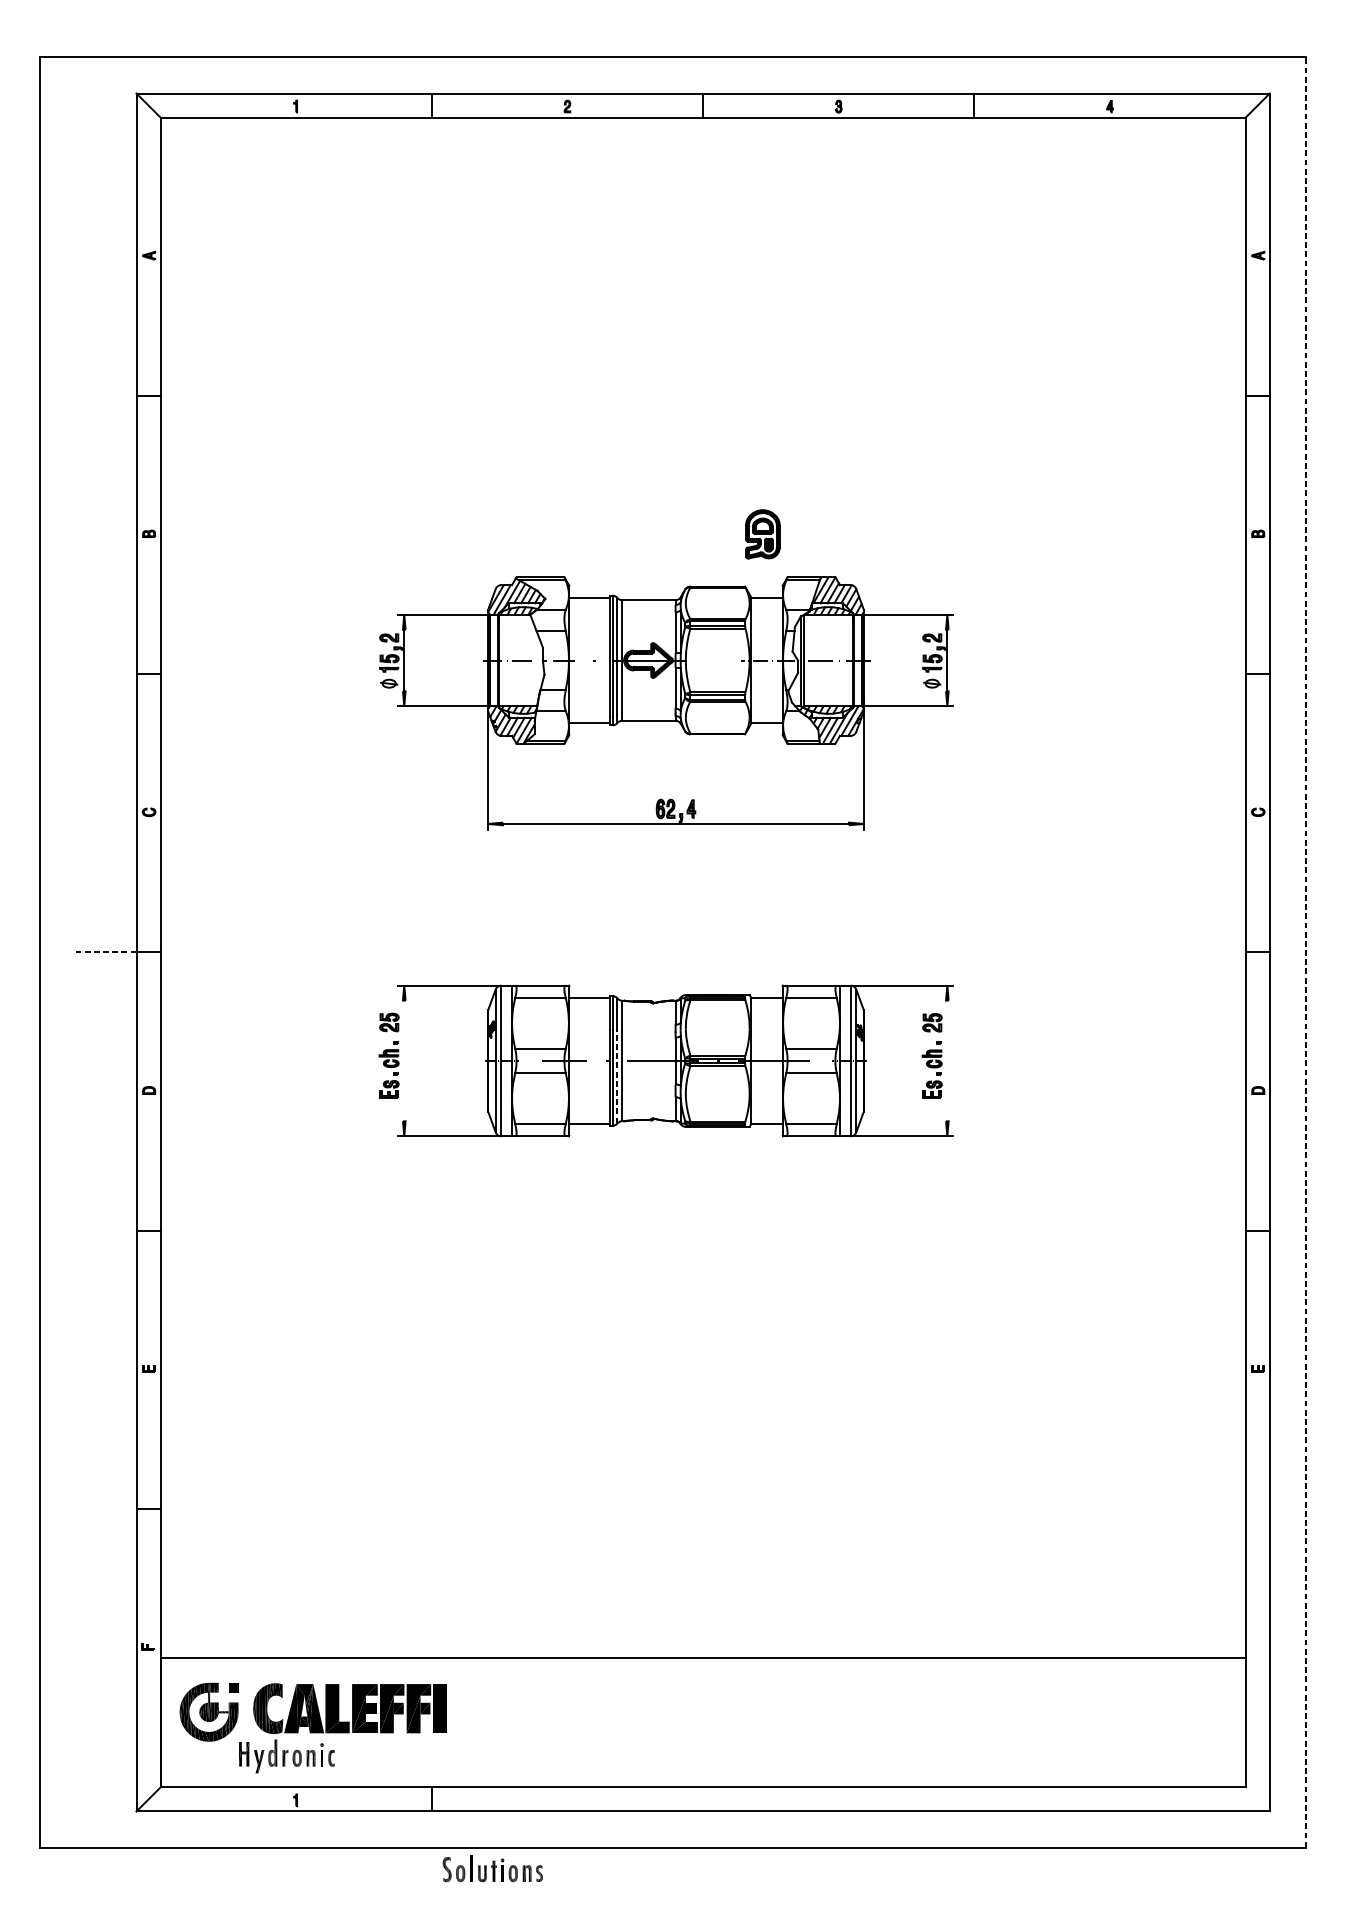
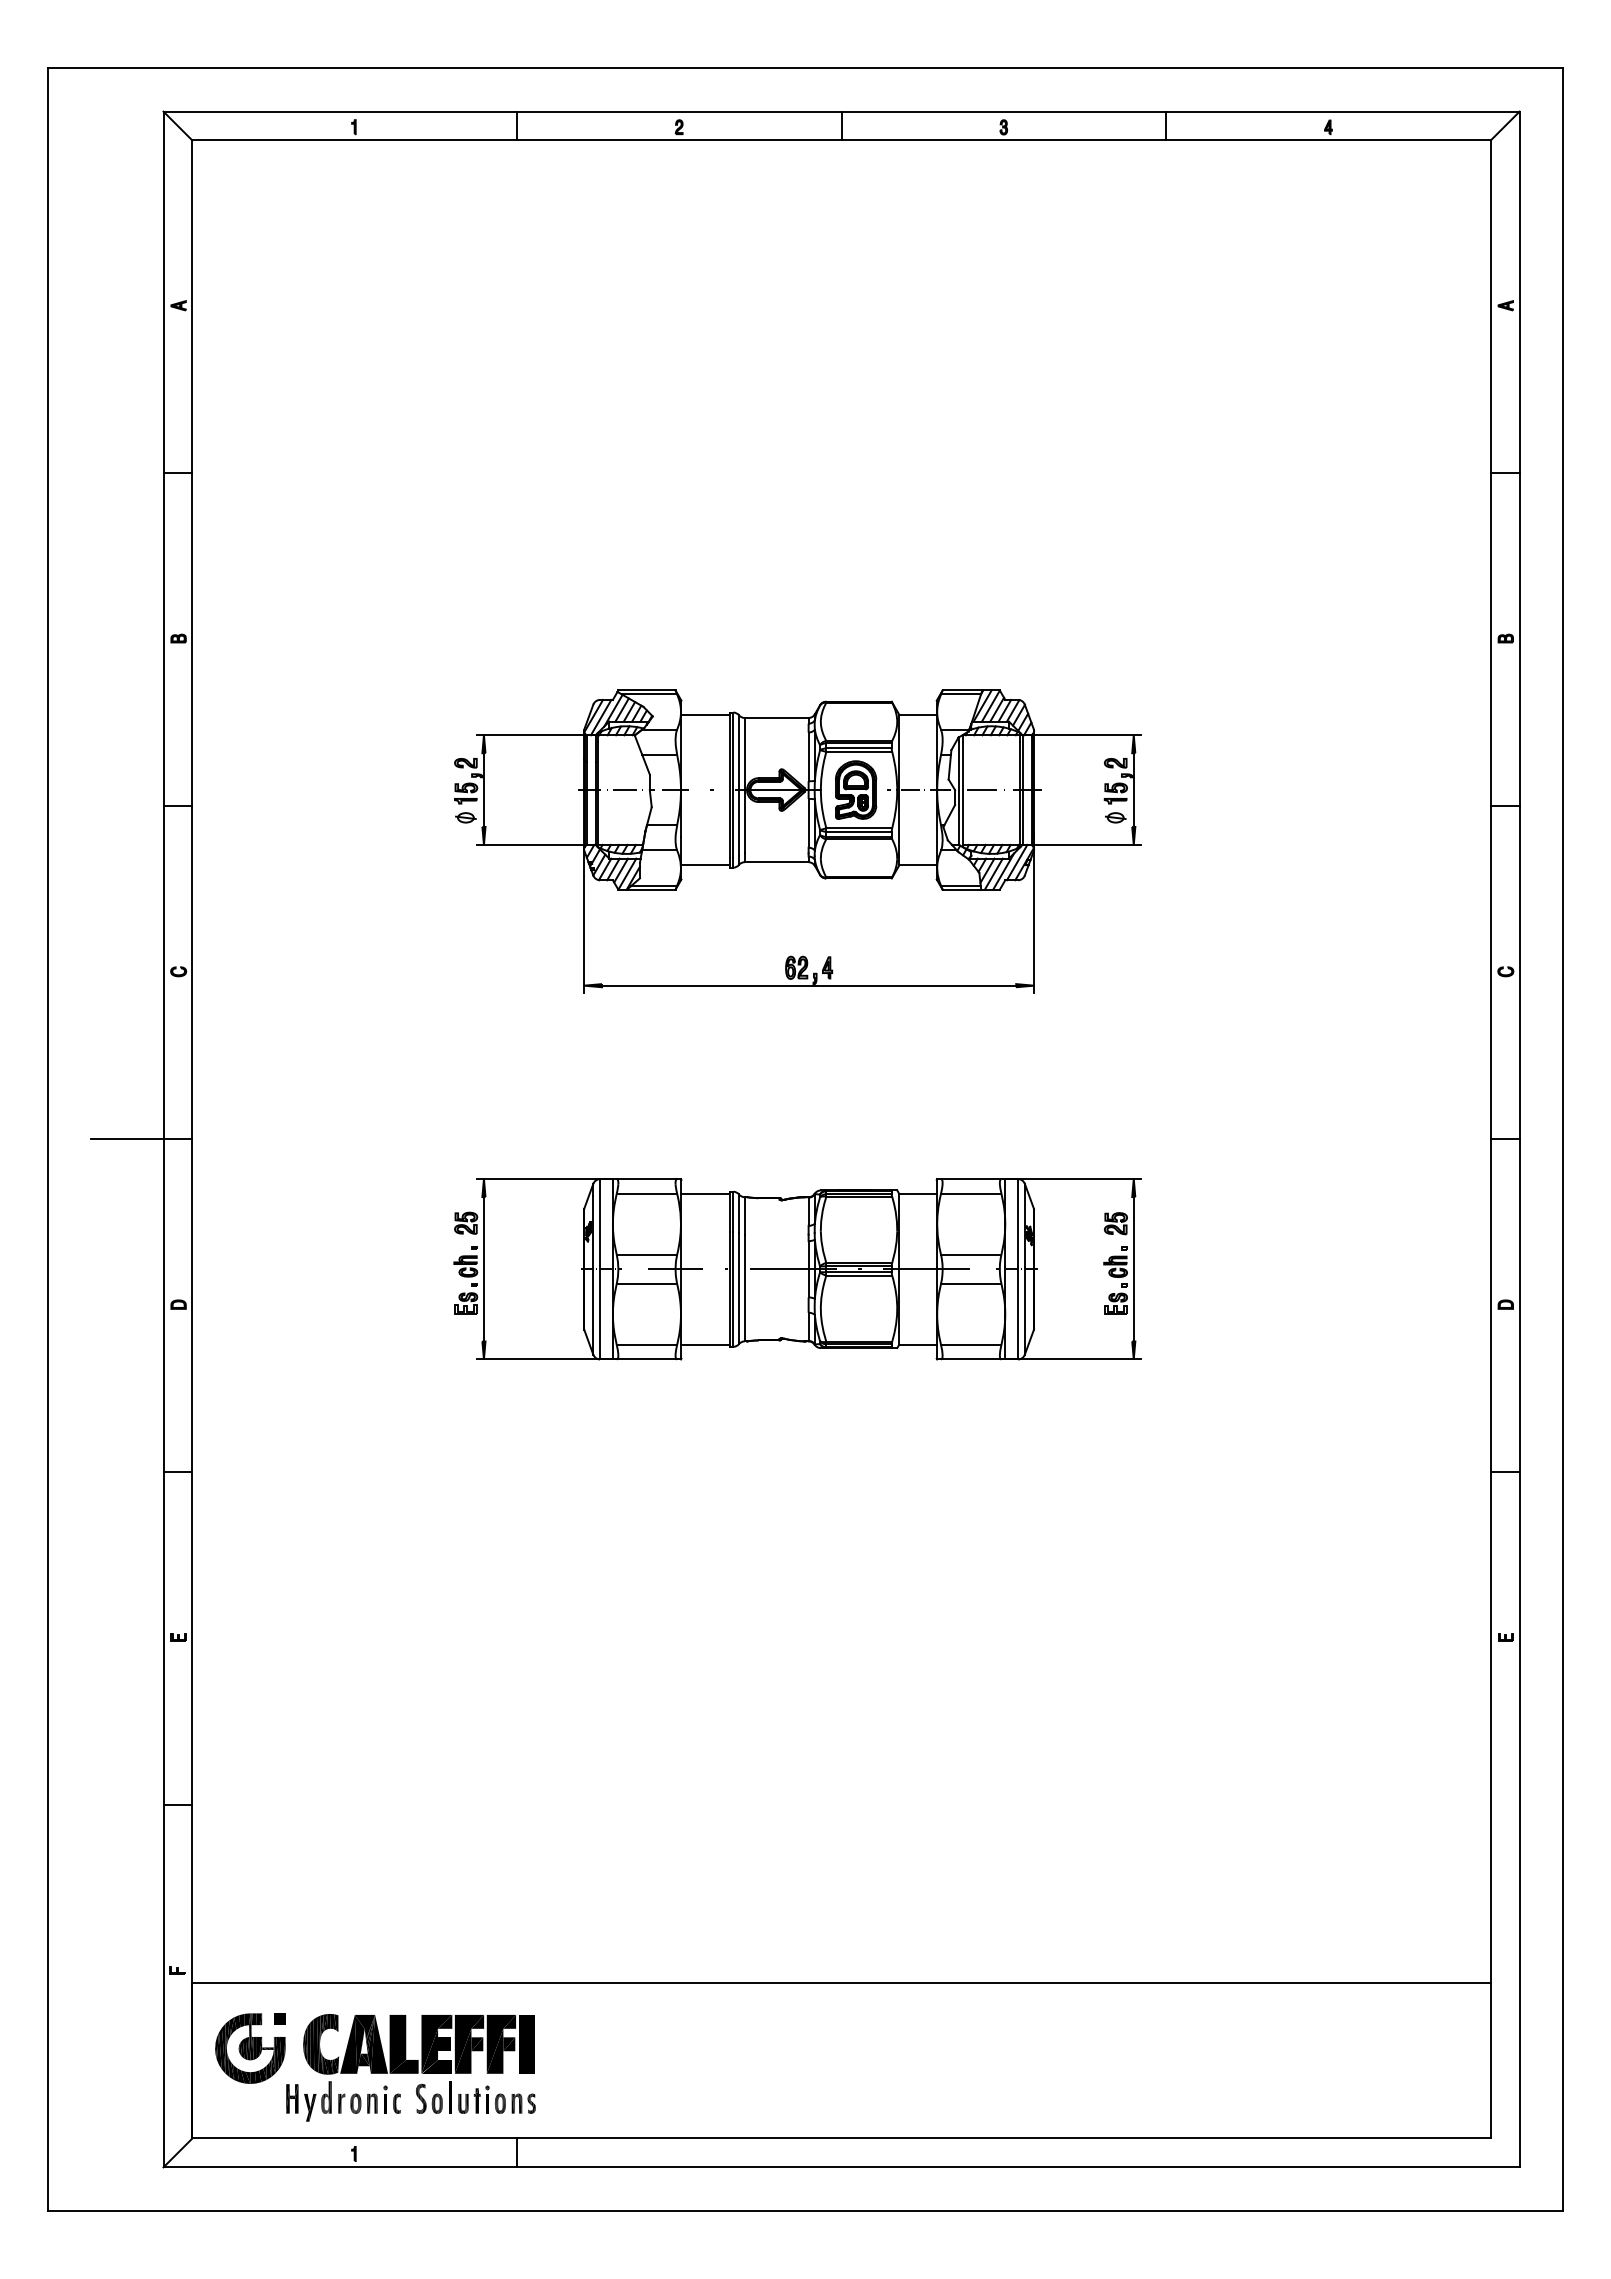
part: (763, 533) -> (856, 789), moved
line: (105, 952) -> (126, 1139), dashed -> solid
line: (1305, 952) -> (1562, 1139), dashed -> solid
line: (403, 1061) -> (483, 1269), added
line: (947, 1061) -> (1133, 1269), added
line: (617, 1077) -> (738, 1288), dashed -> solid
part: (492, 1868) -> (475, 2097), moved

